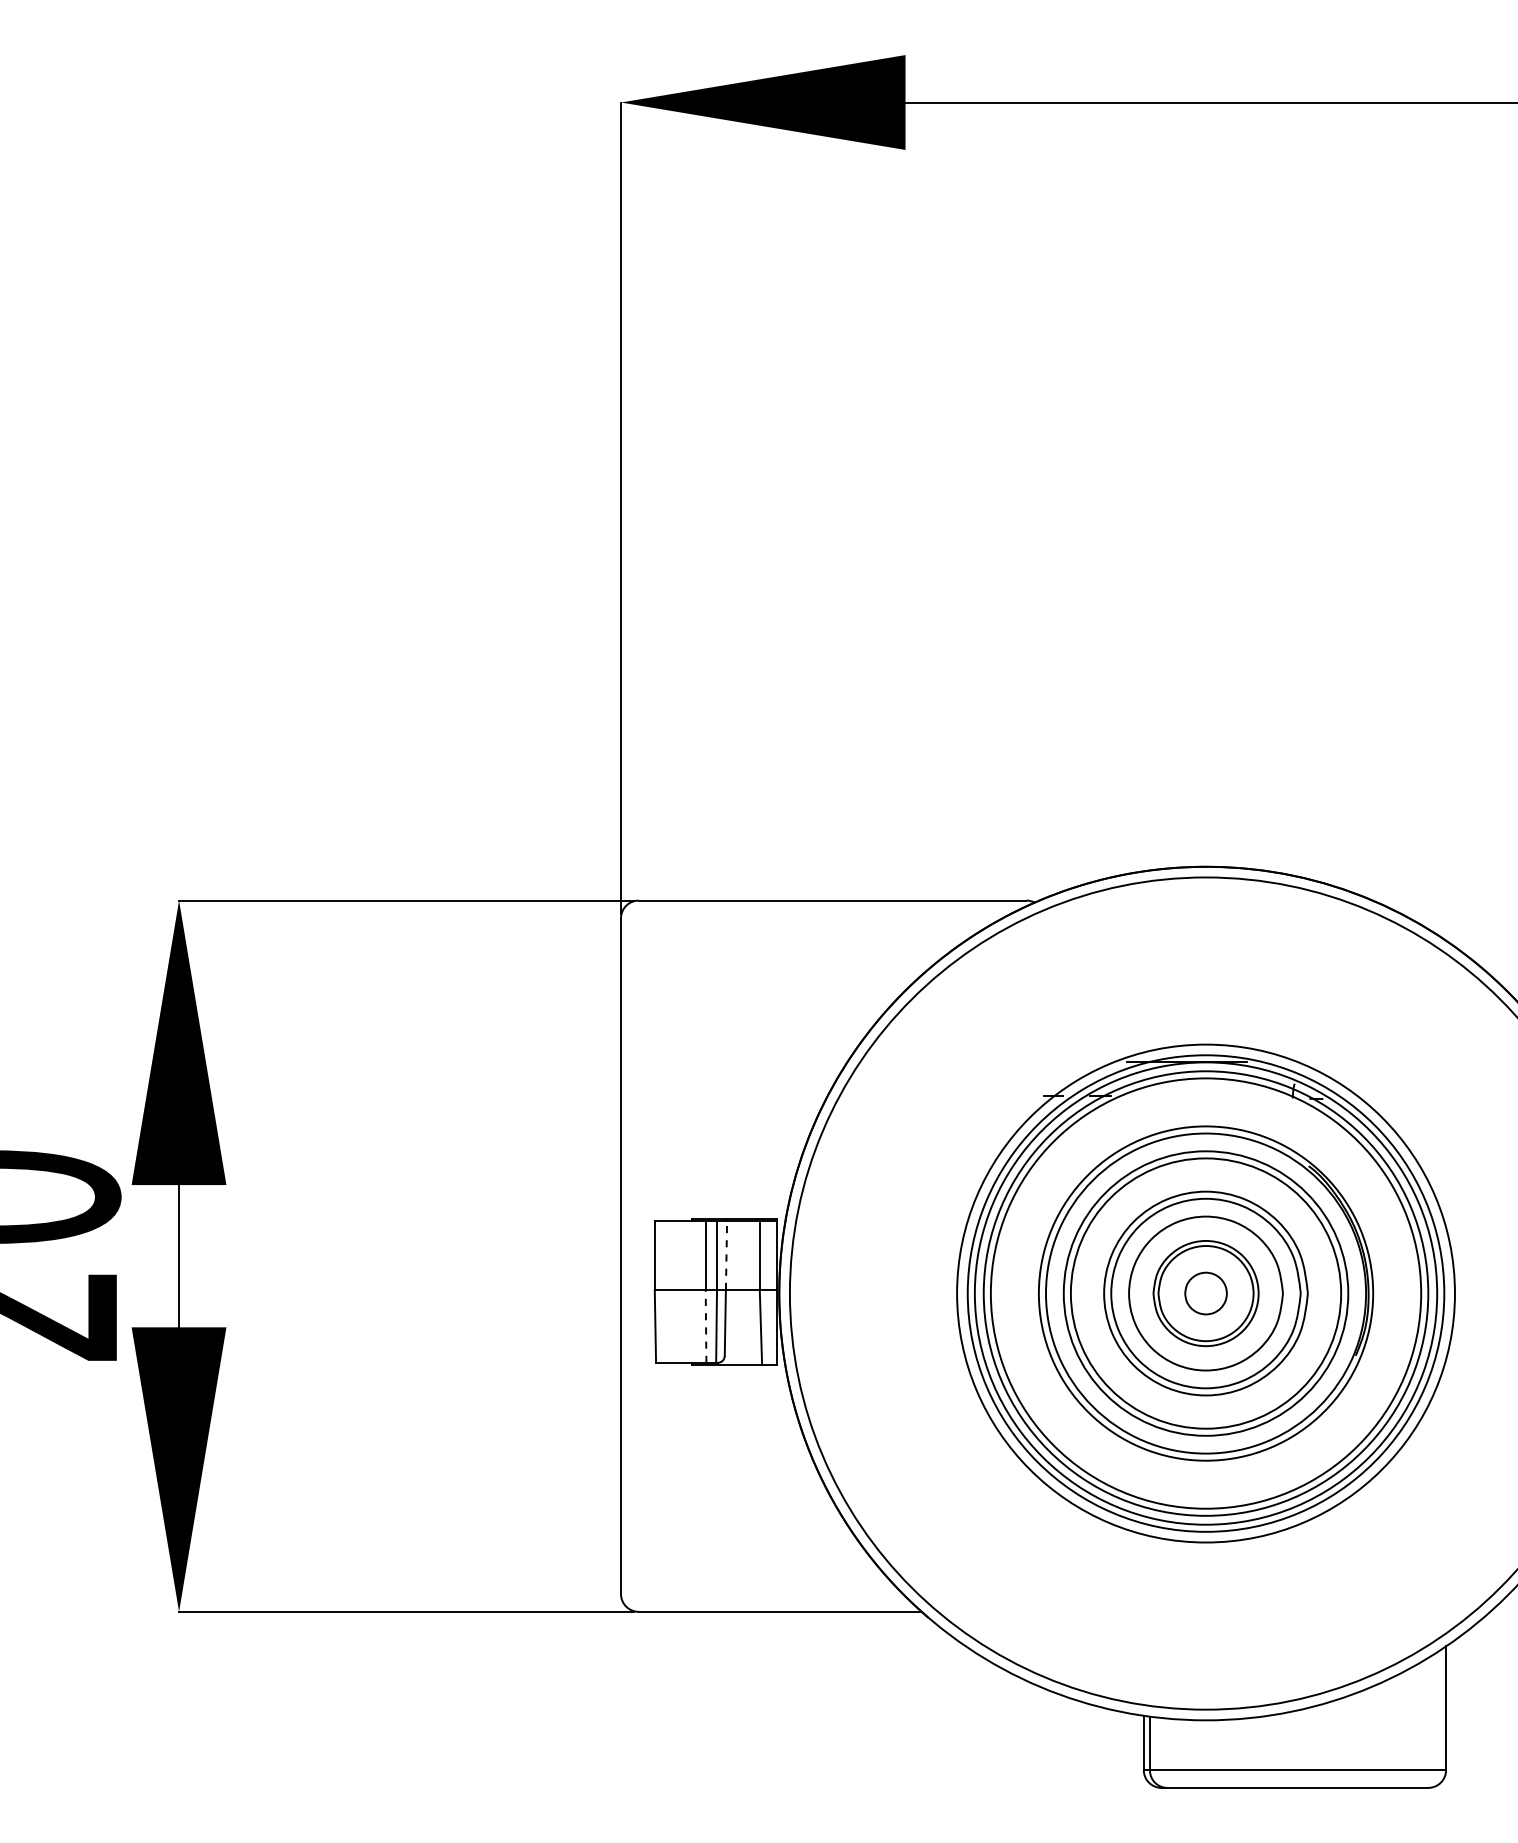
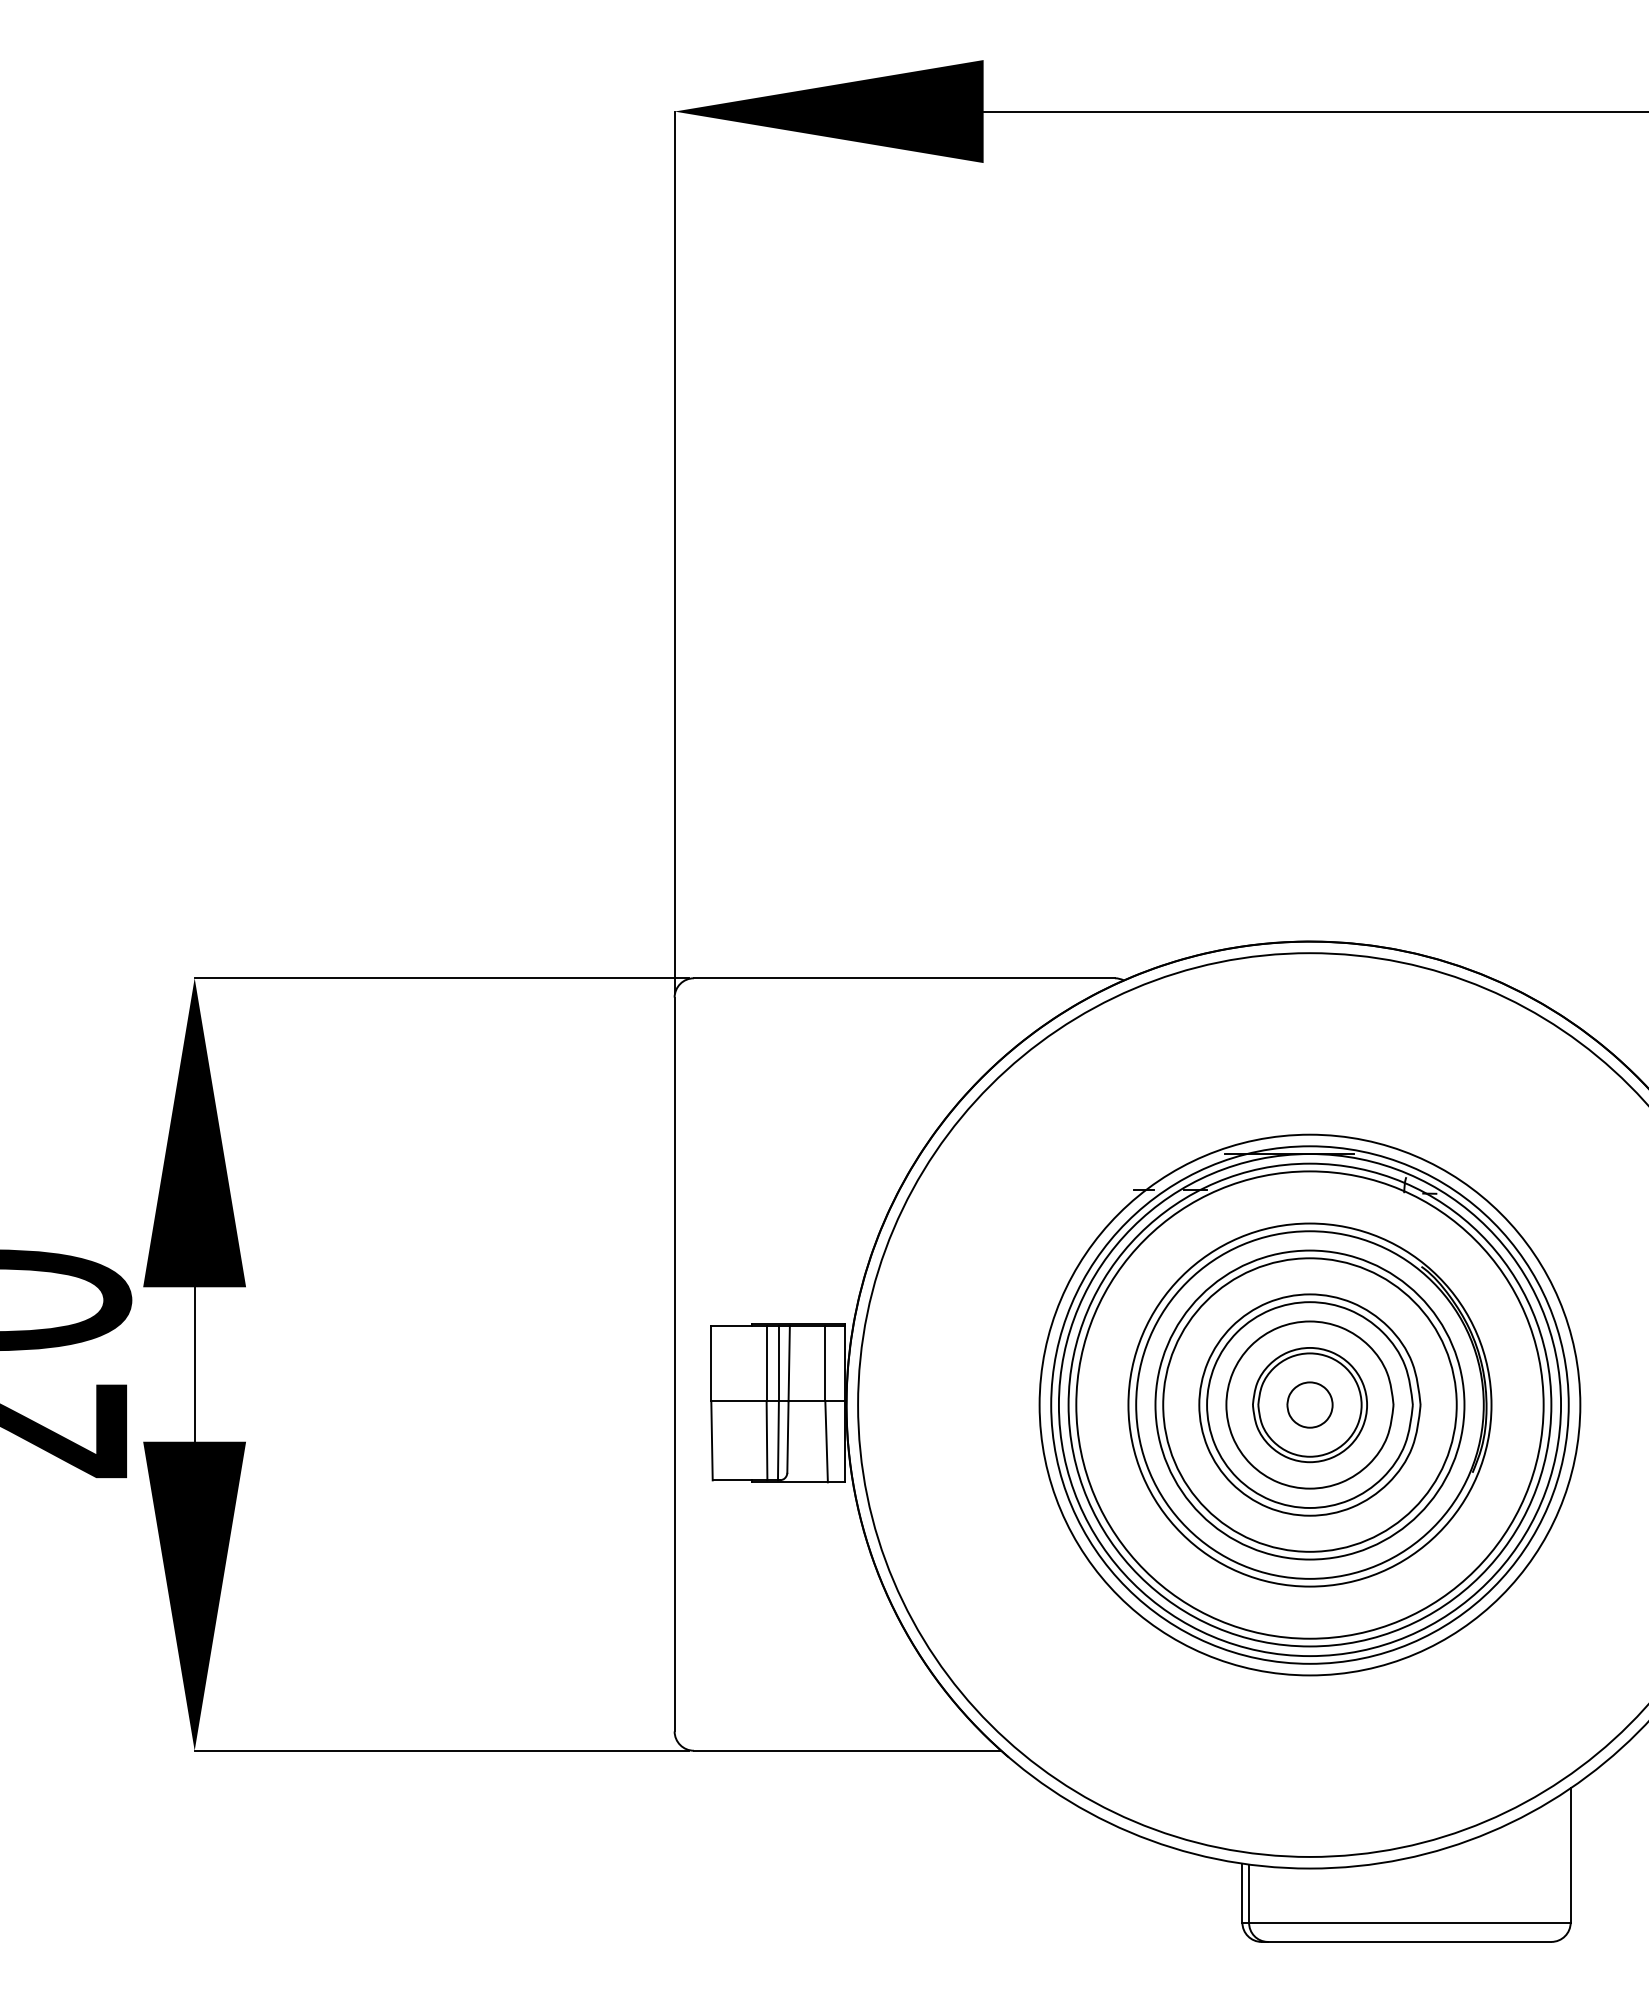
line: (726, 1255) -> (789, 1363), dashed -> solid
line: (706, 1326) -> (767, 1440), dashed -> solid

